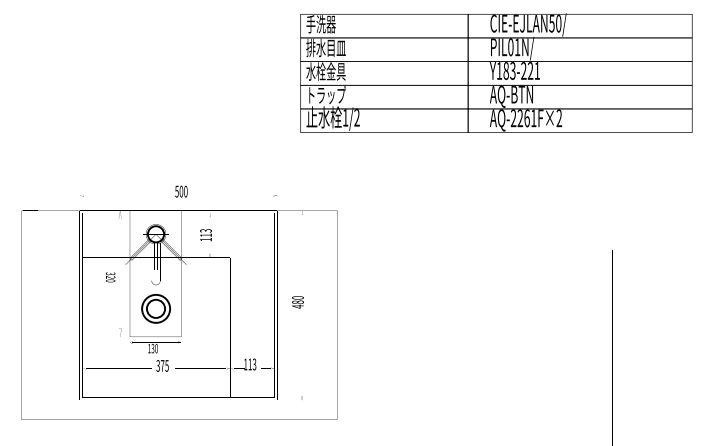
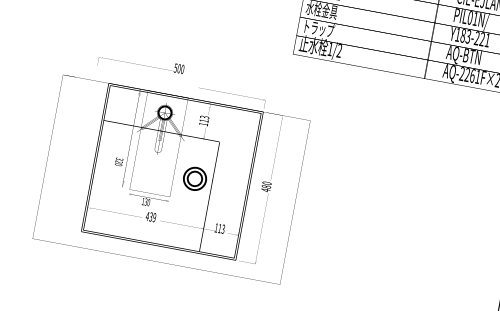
text: (133, 191) -> (141, 61), moved
text: (110, 277) -> (119, 162), moved
part: (155, 308) -> (194, 178), moved
text: (162, 365) -> (151, 216), 375 -> 439

